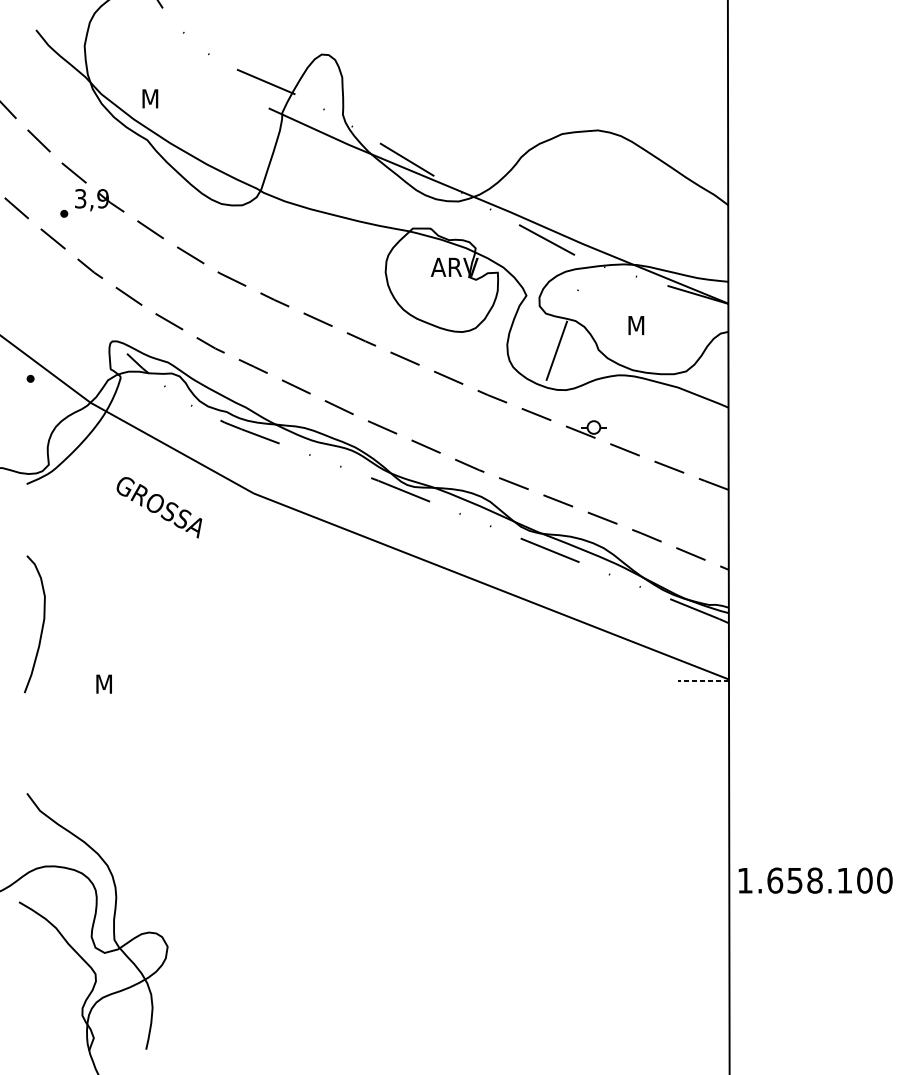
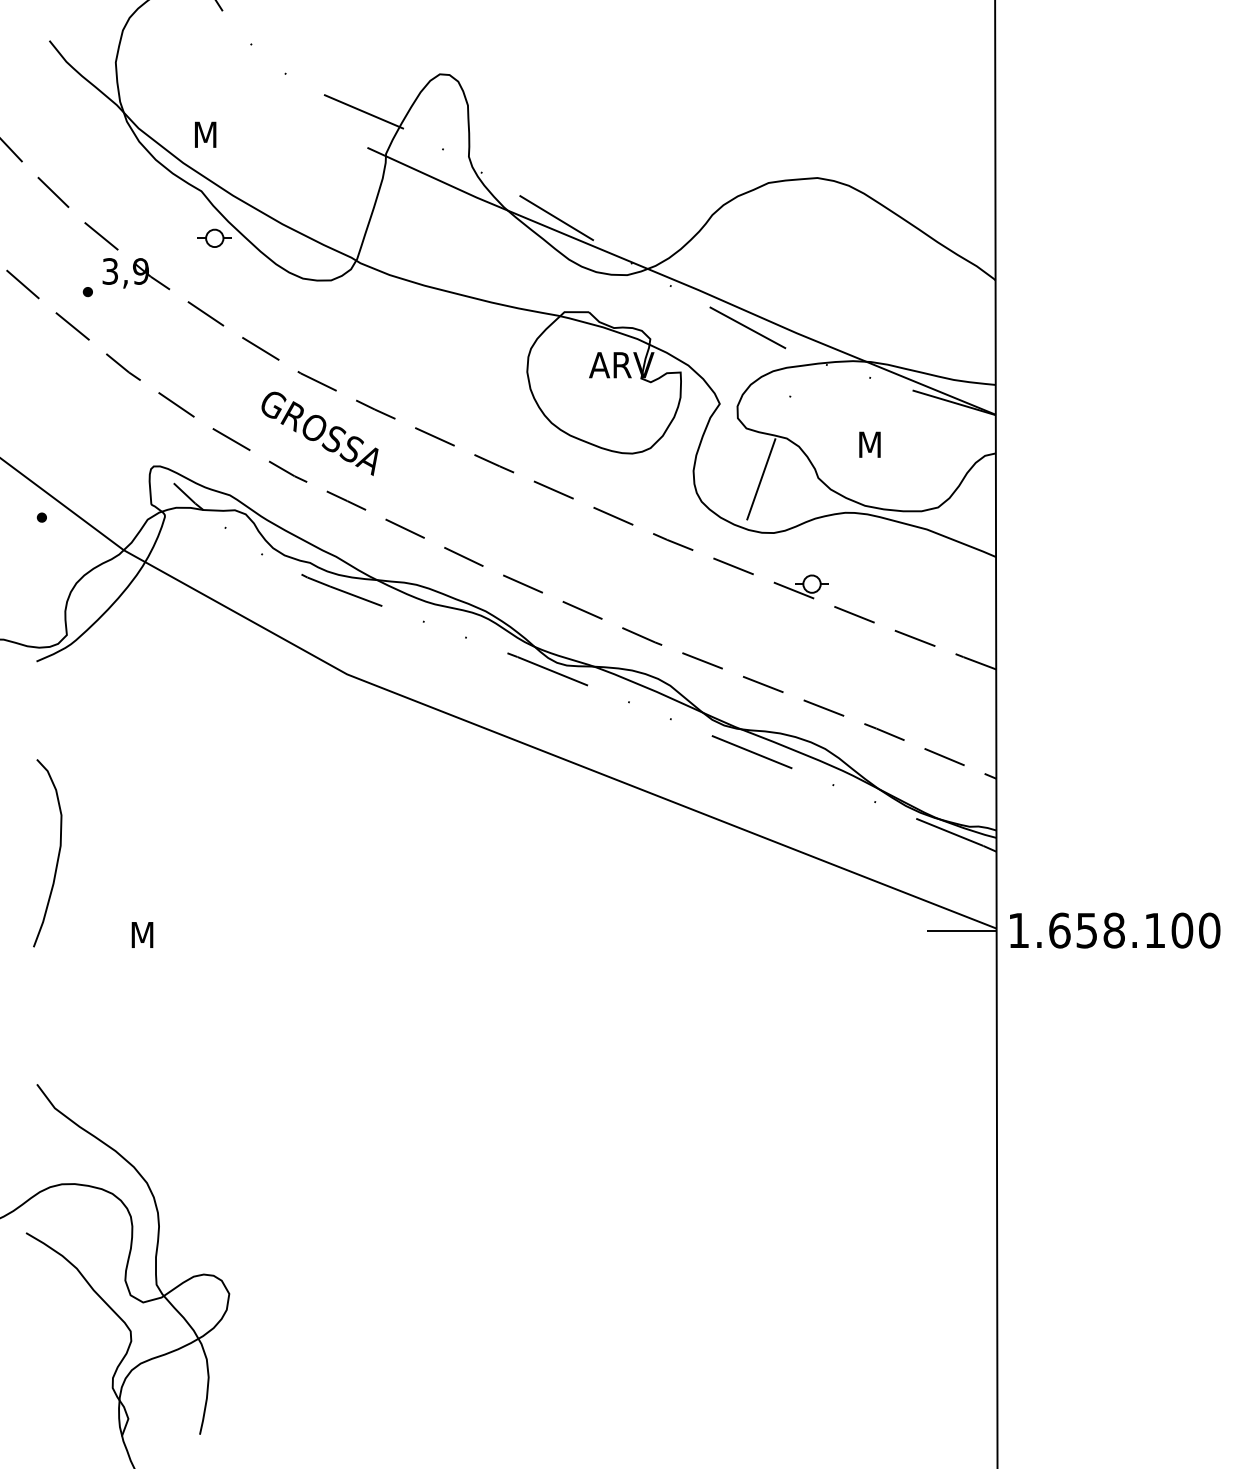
part: (156, 173) -> (214, 237), added
text: (159, 507) -> (319, 433), moved
line: (703, 680) -> (961, 930), dashed -> solid
text: (815, 880) -> (1115, 930), moved

